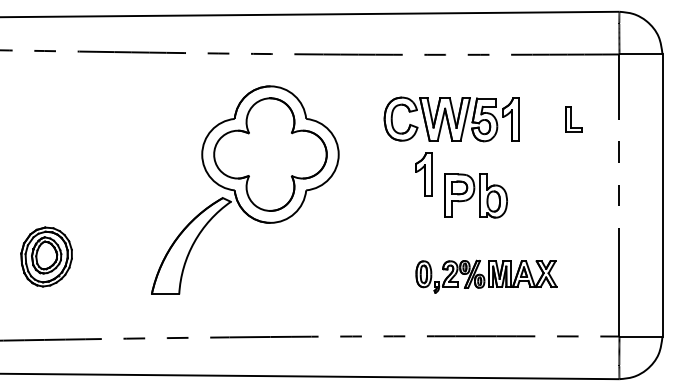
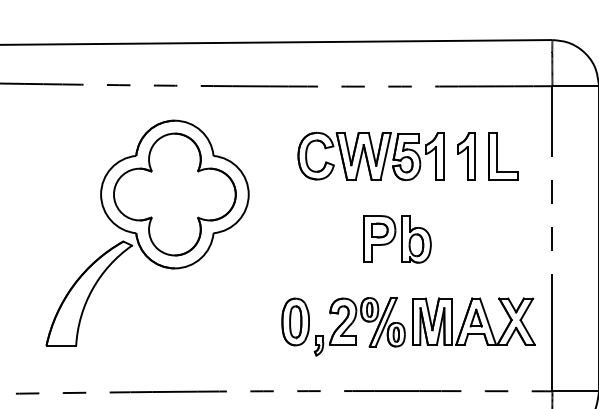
part: (574, 119) -> (503, 156), size x1.67
part: (423, 174) -> (465, 156), moved
part: (486, 276) -> (408, 326), size x1.67

